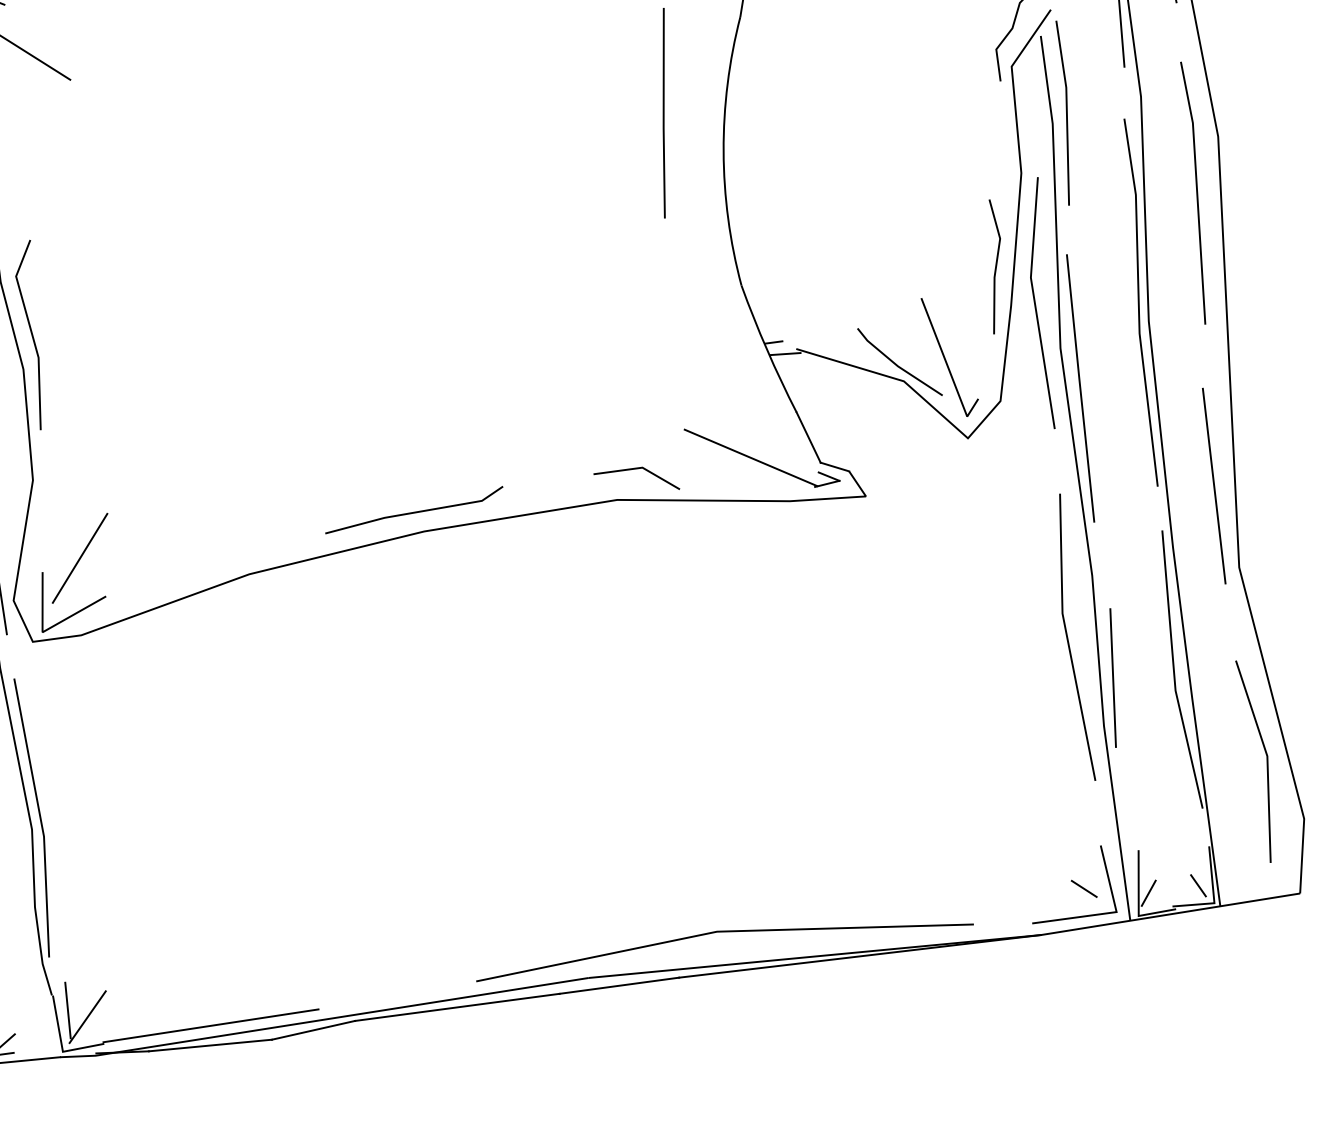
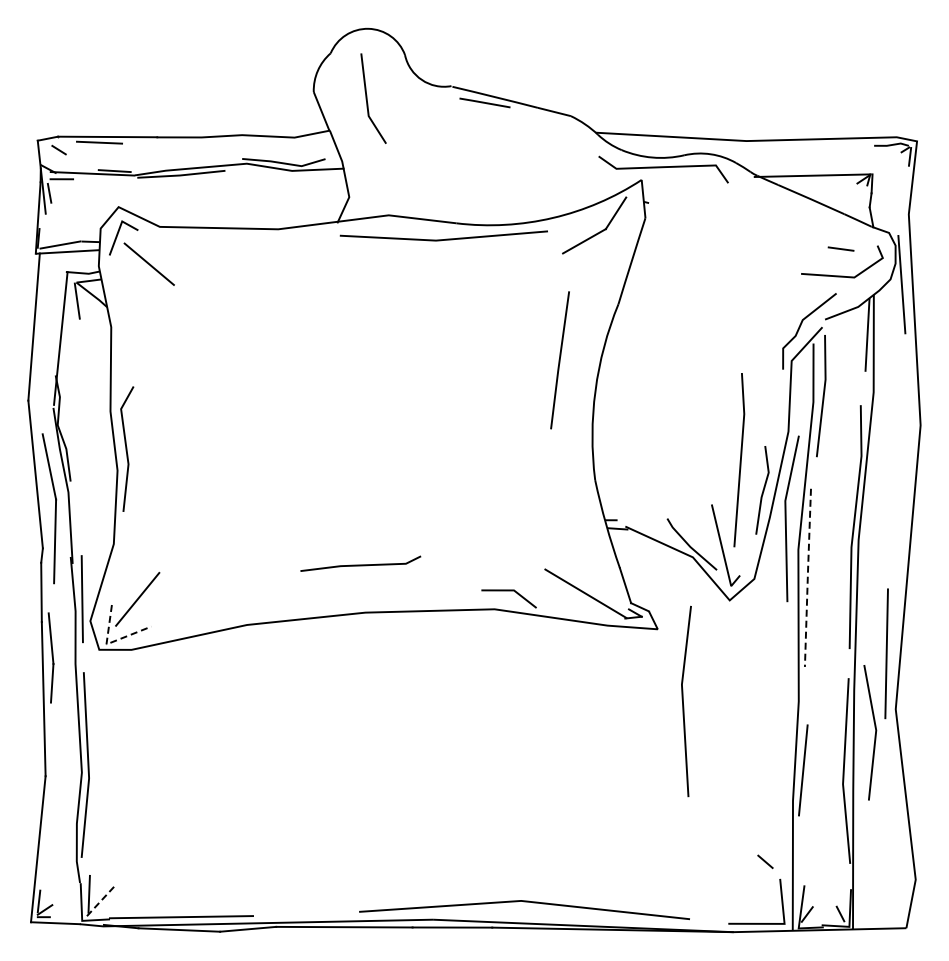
line: (1195, 193) -> (739, 460), moved
line: (1079, 388) -> (807, 577), solid -> dashed
line: (413, 511) -> (360, 564), moved
line: (48, 628) -> (110, 642), solid -> dashed
line: (1068, 638) -> (683, 701), moved
line: (1265, 762) -> (874, 734), moved
line: (1084, 888) -> (765, 861), moved
line: (87, 1017) -> (101, 900), solid -> dashed

